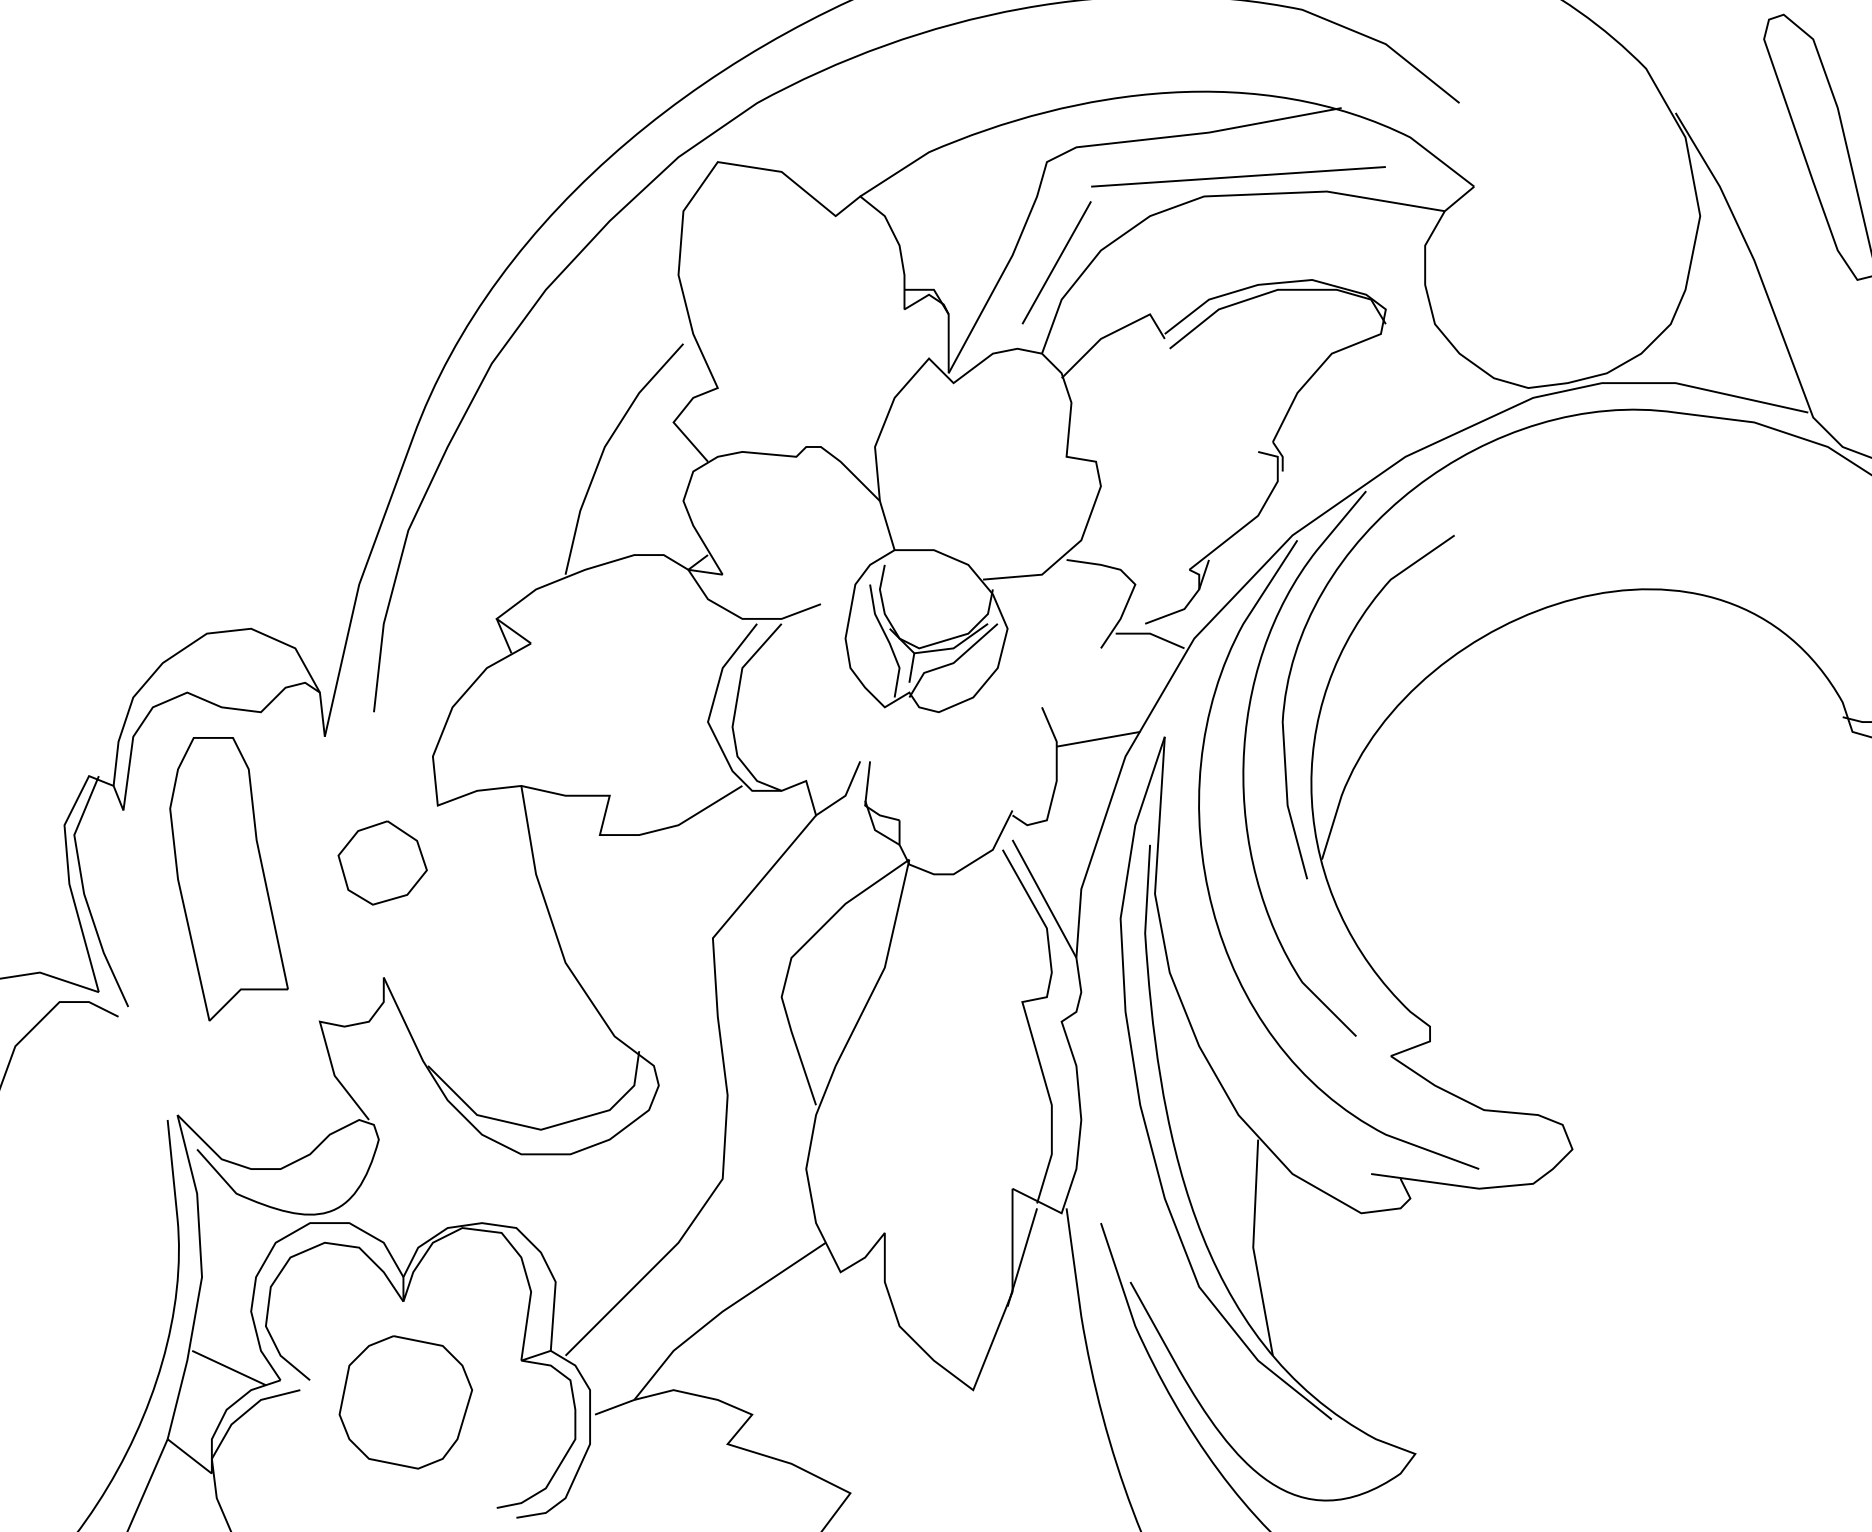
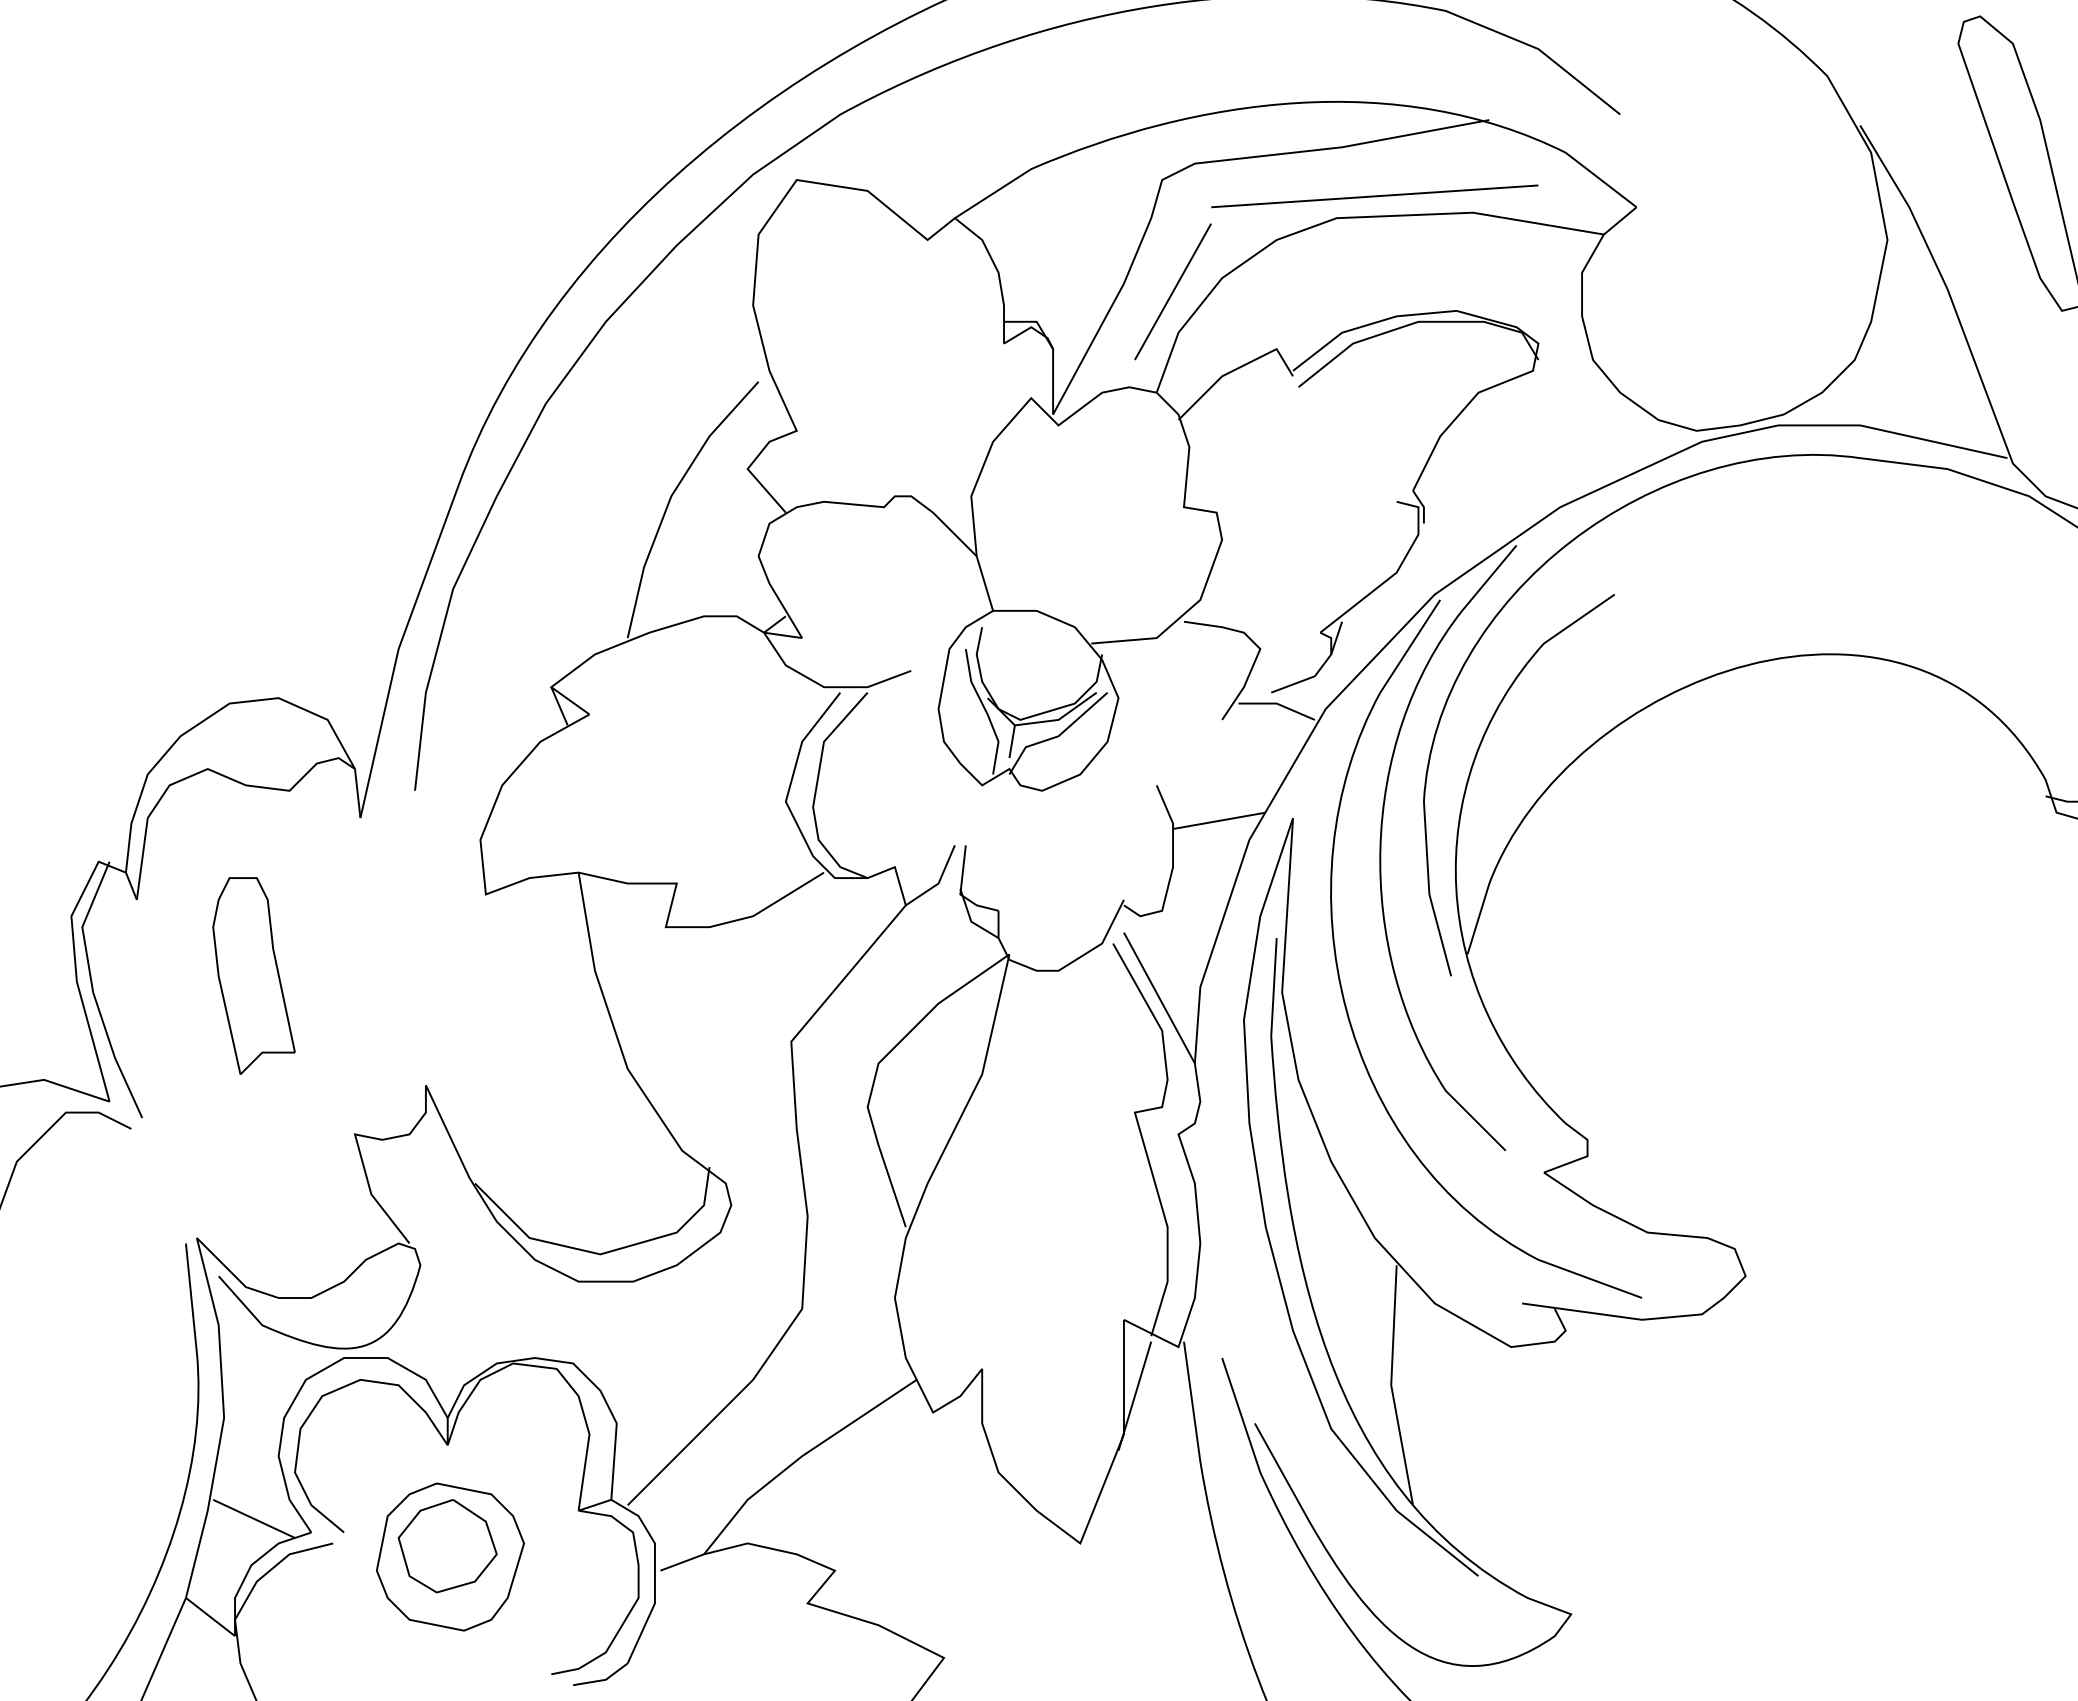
part: (382, 863) -> (447, 1546), moved
part: (228, 878) -> (253, 975), size x0.62

